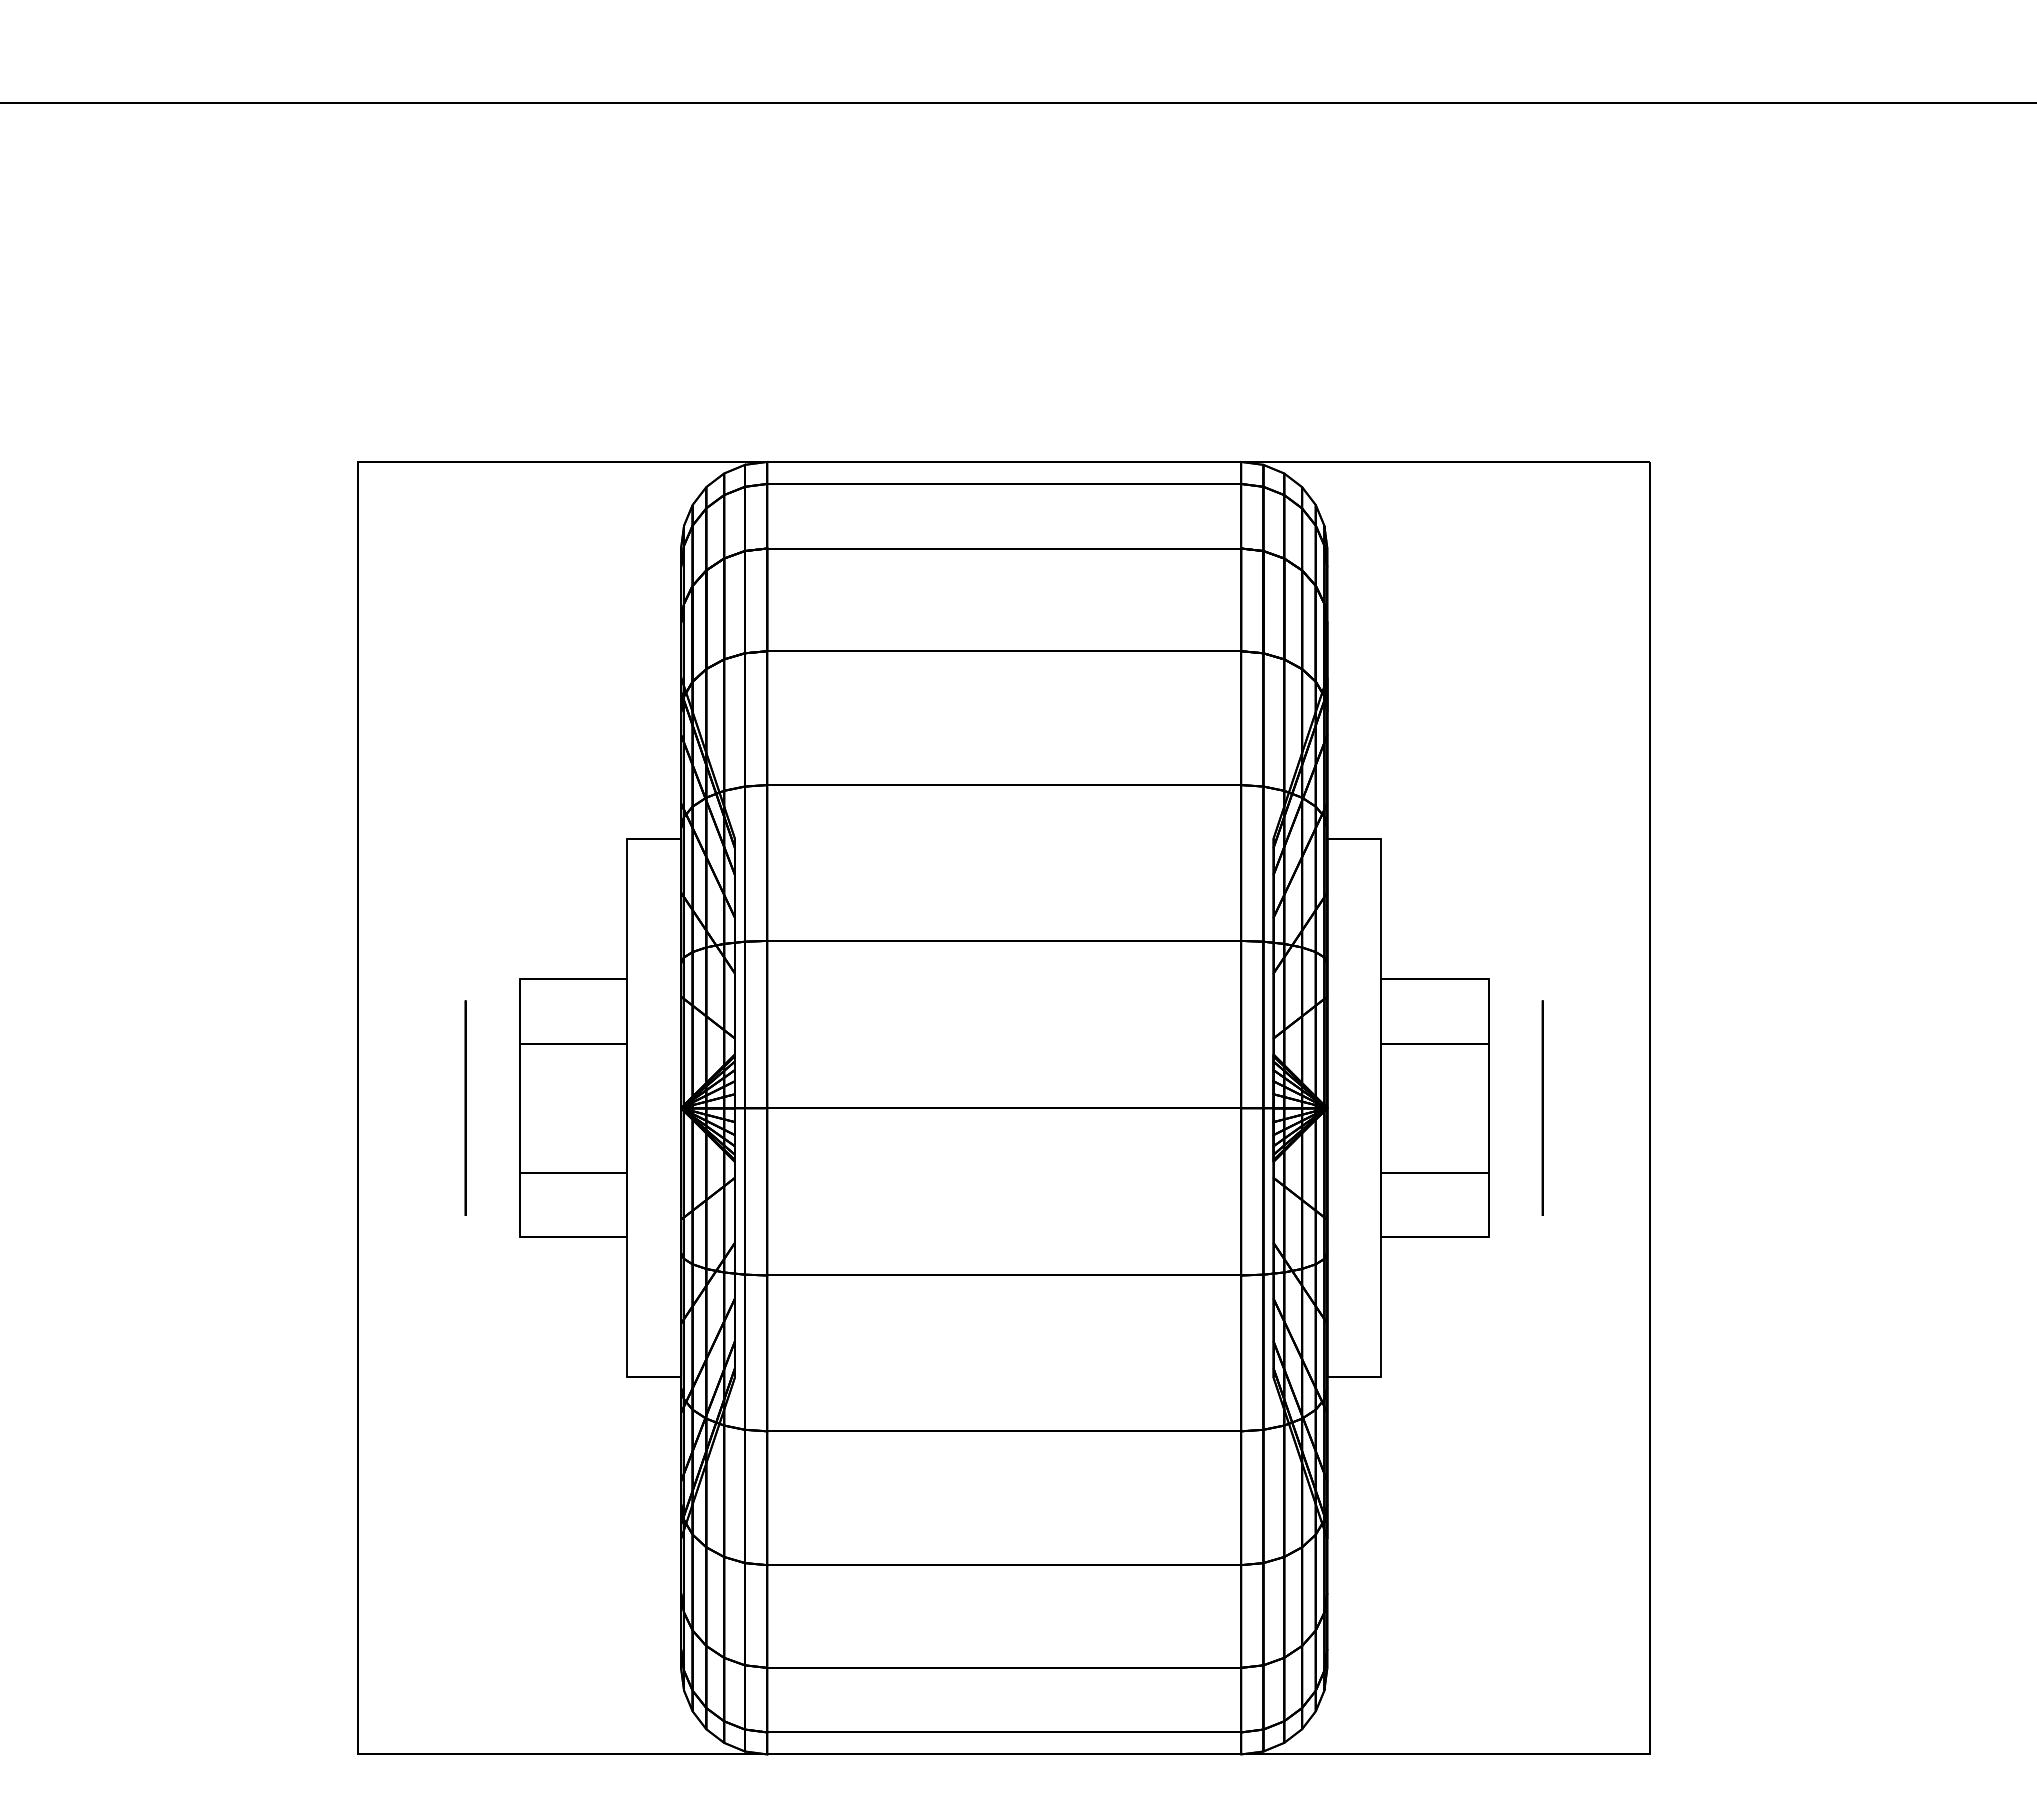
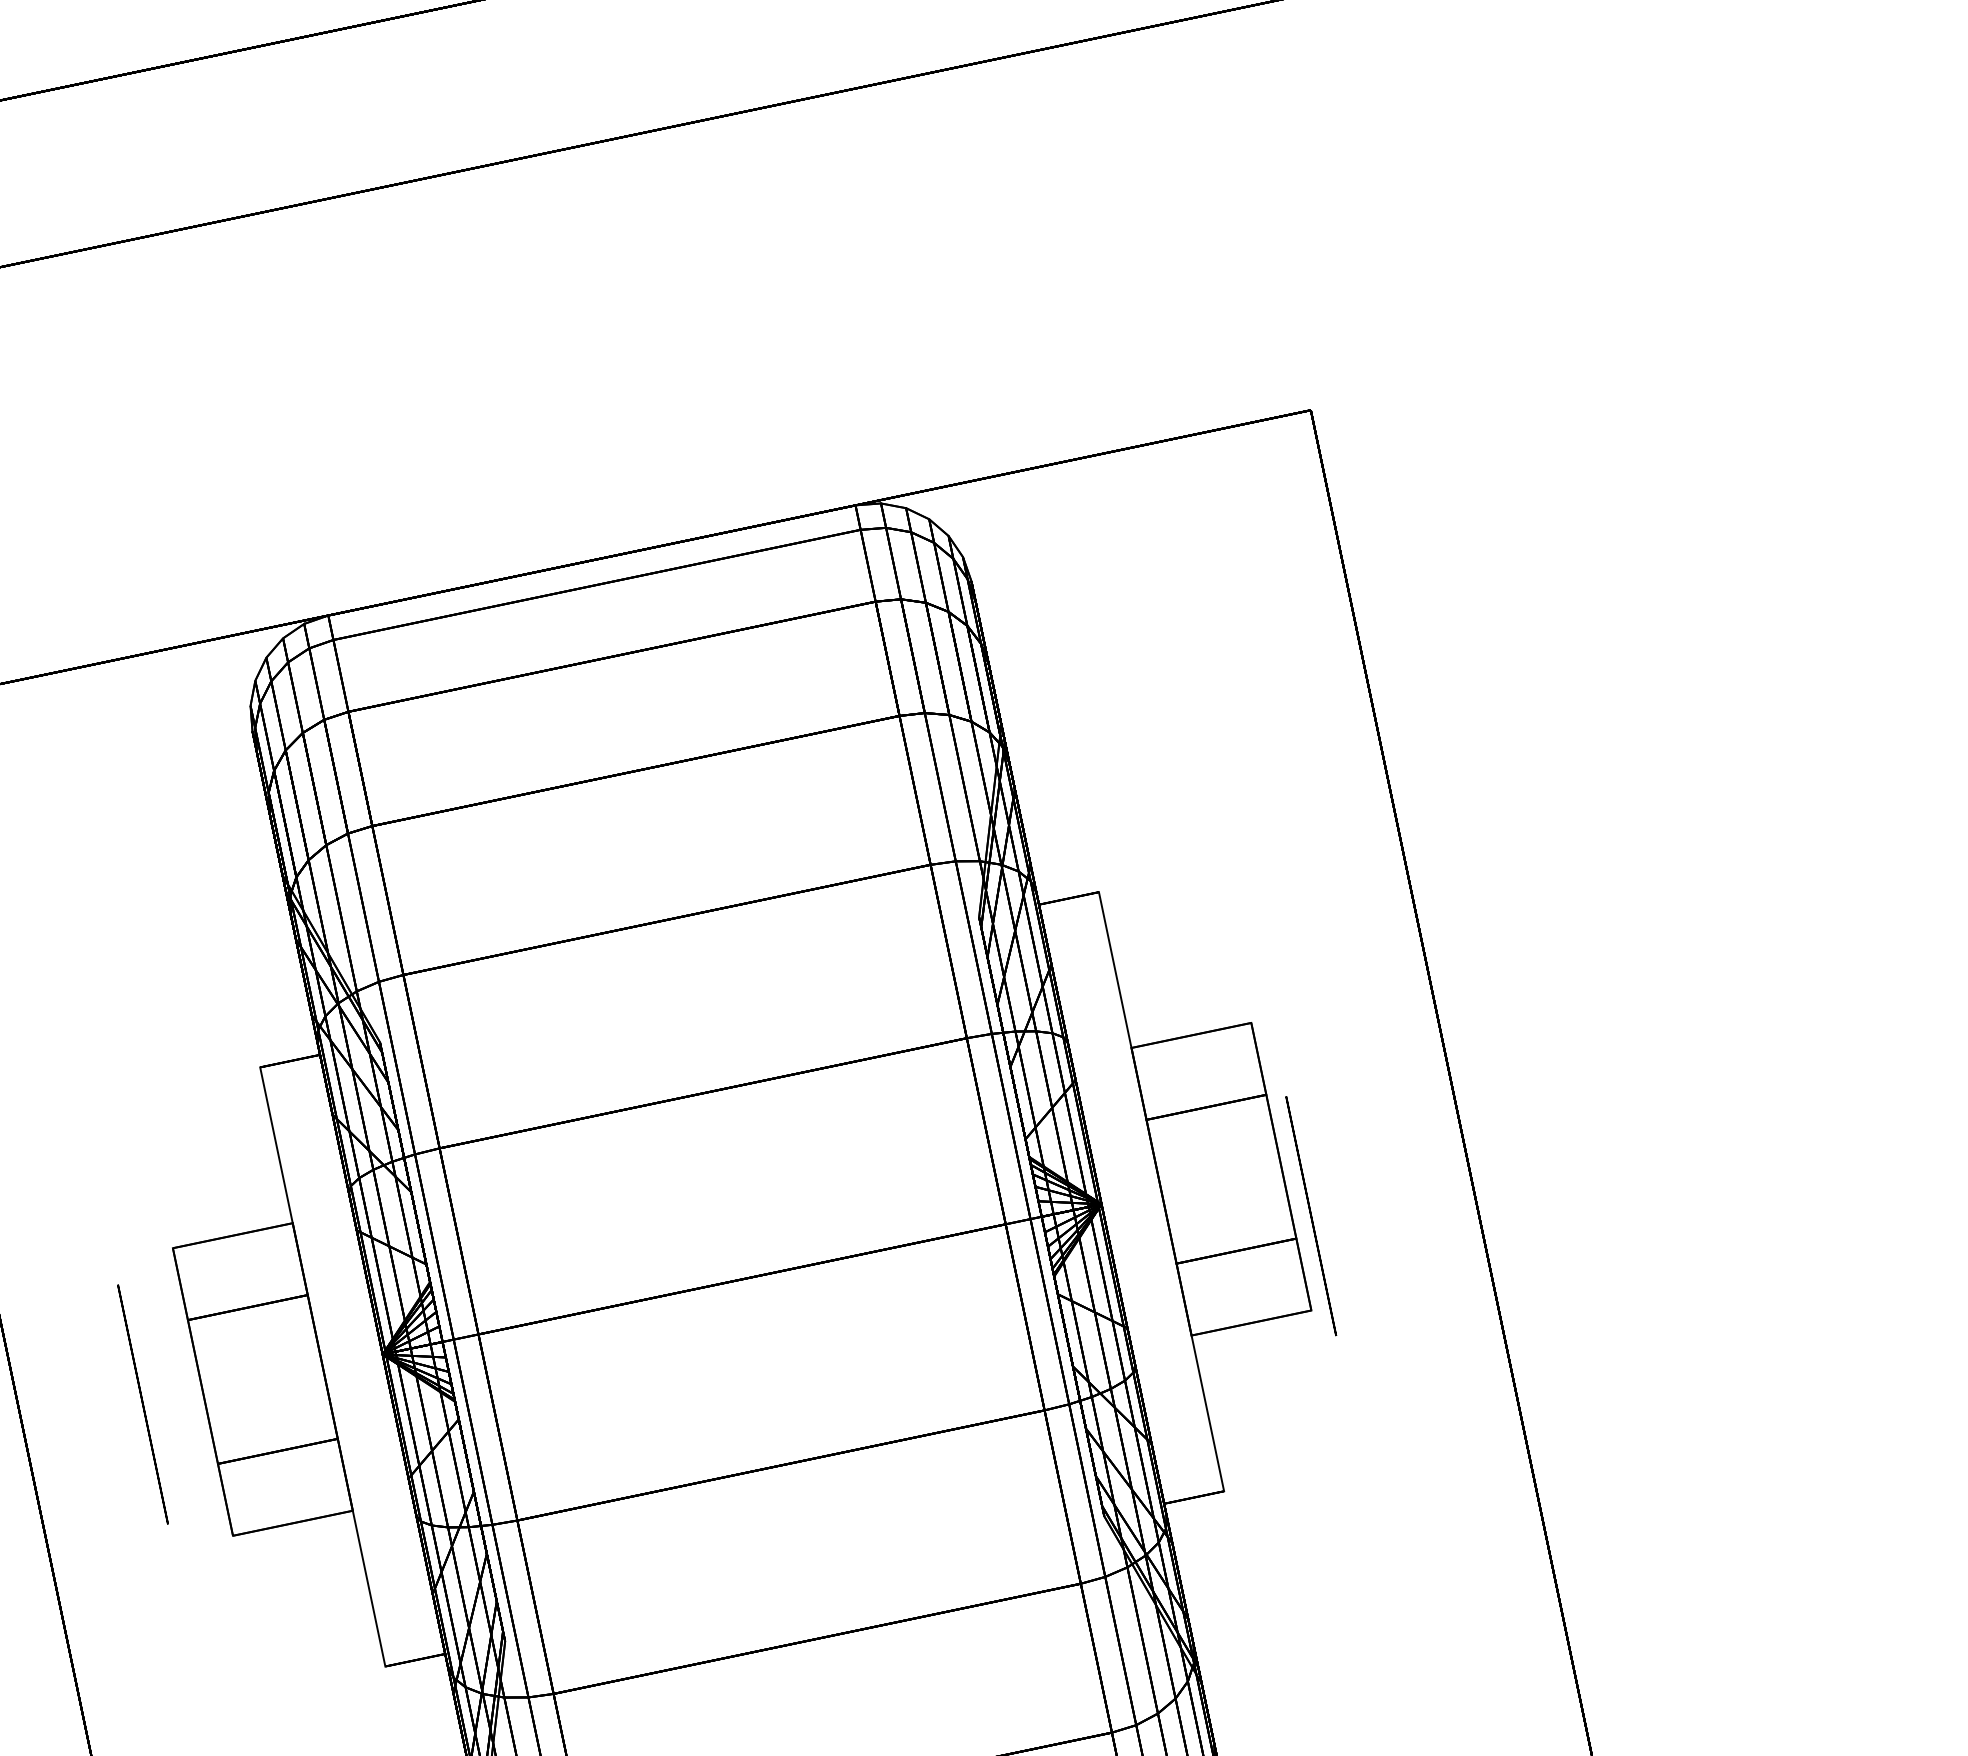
circle: (1542, 1107) -> (1310, 1215), moved

